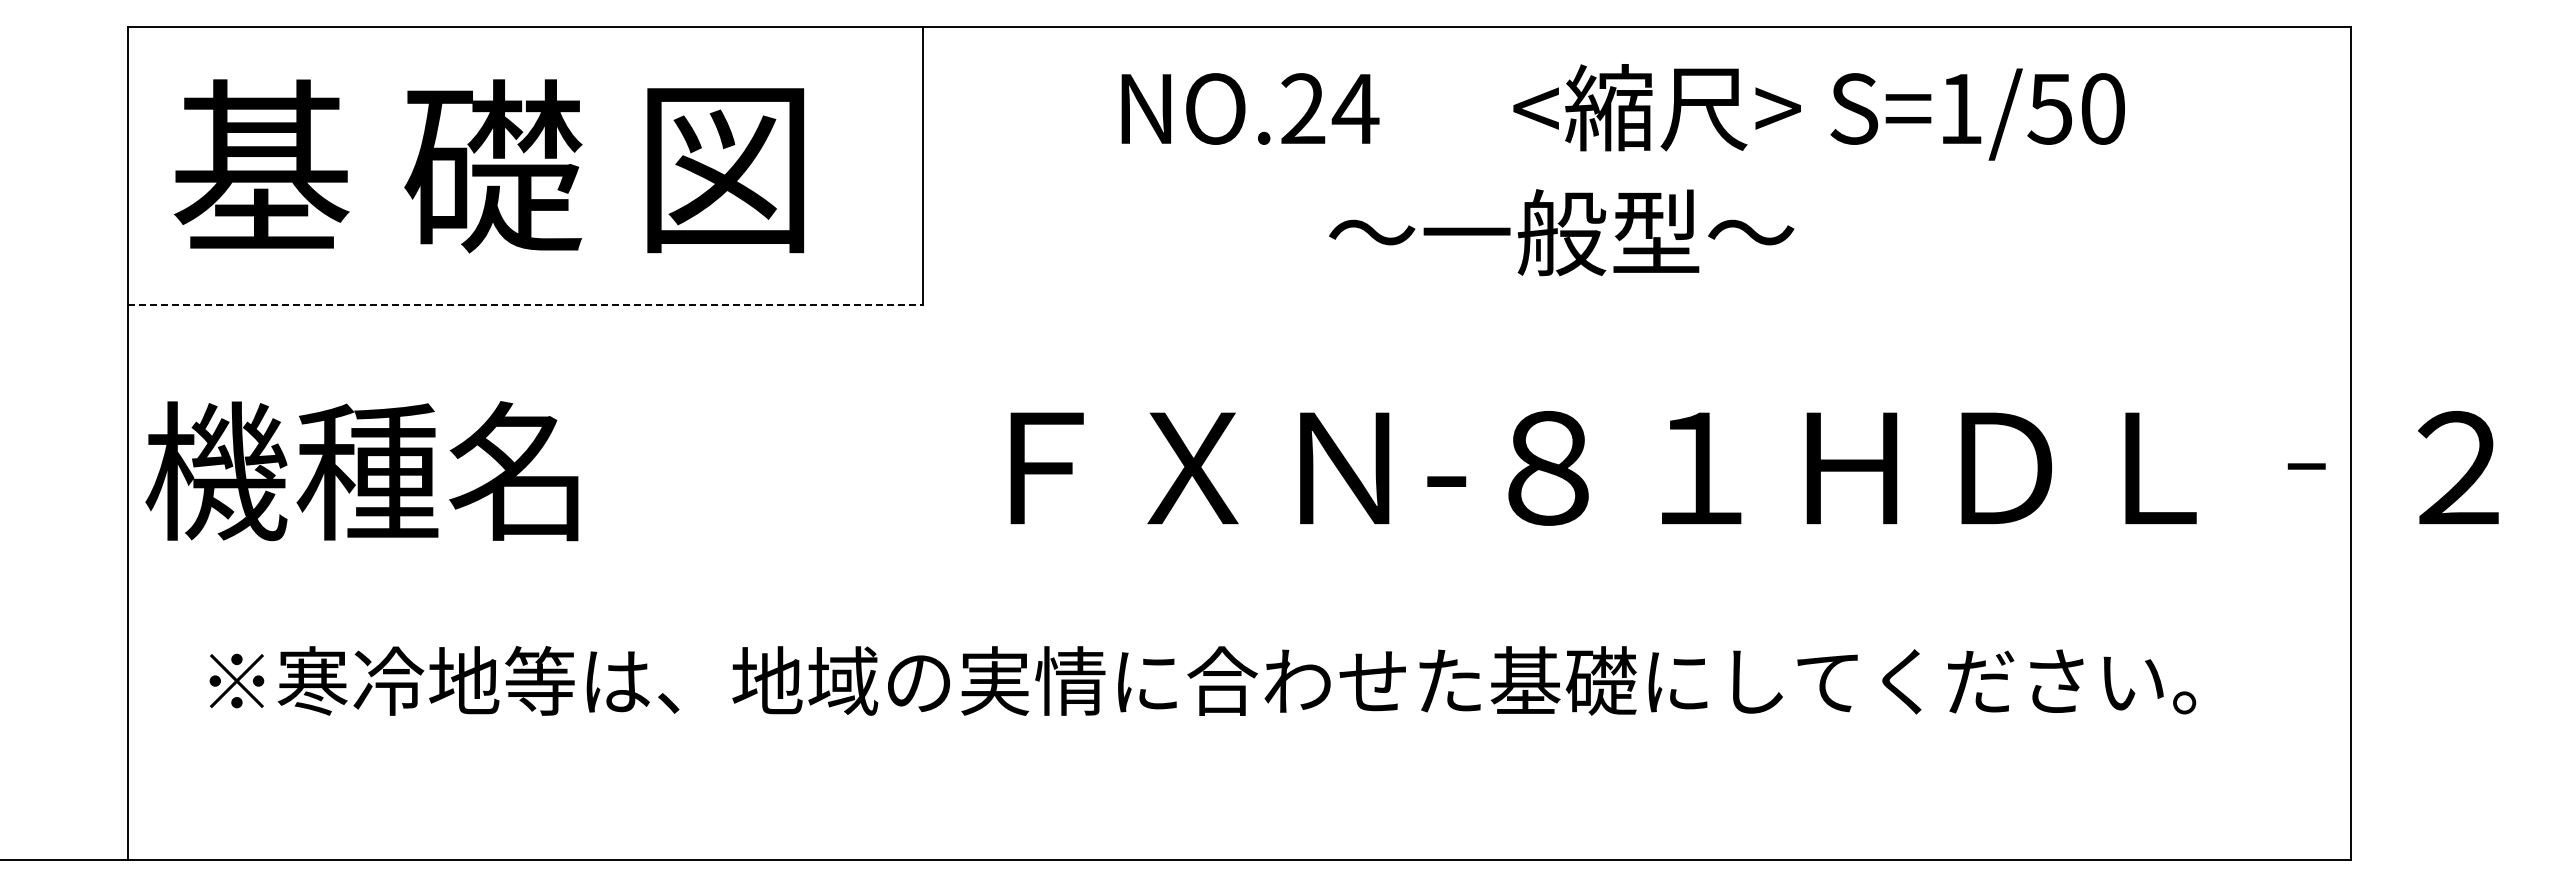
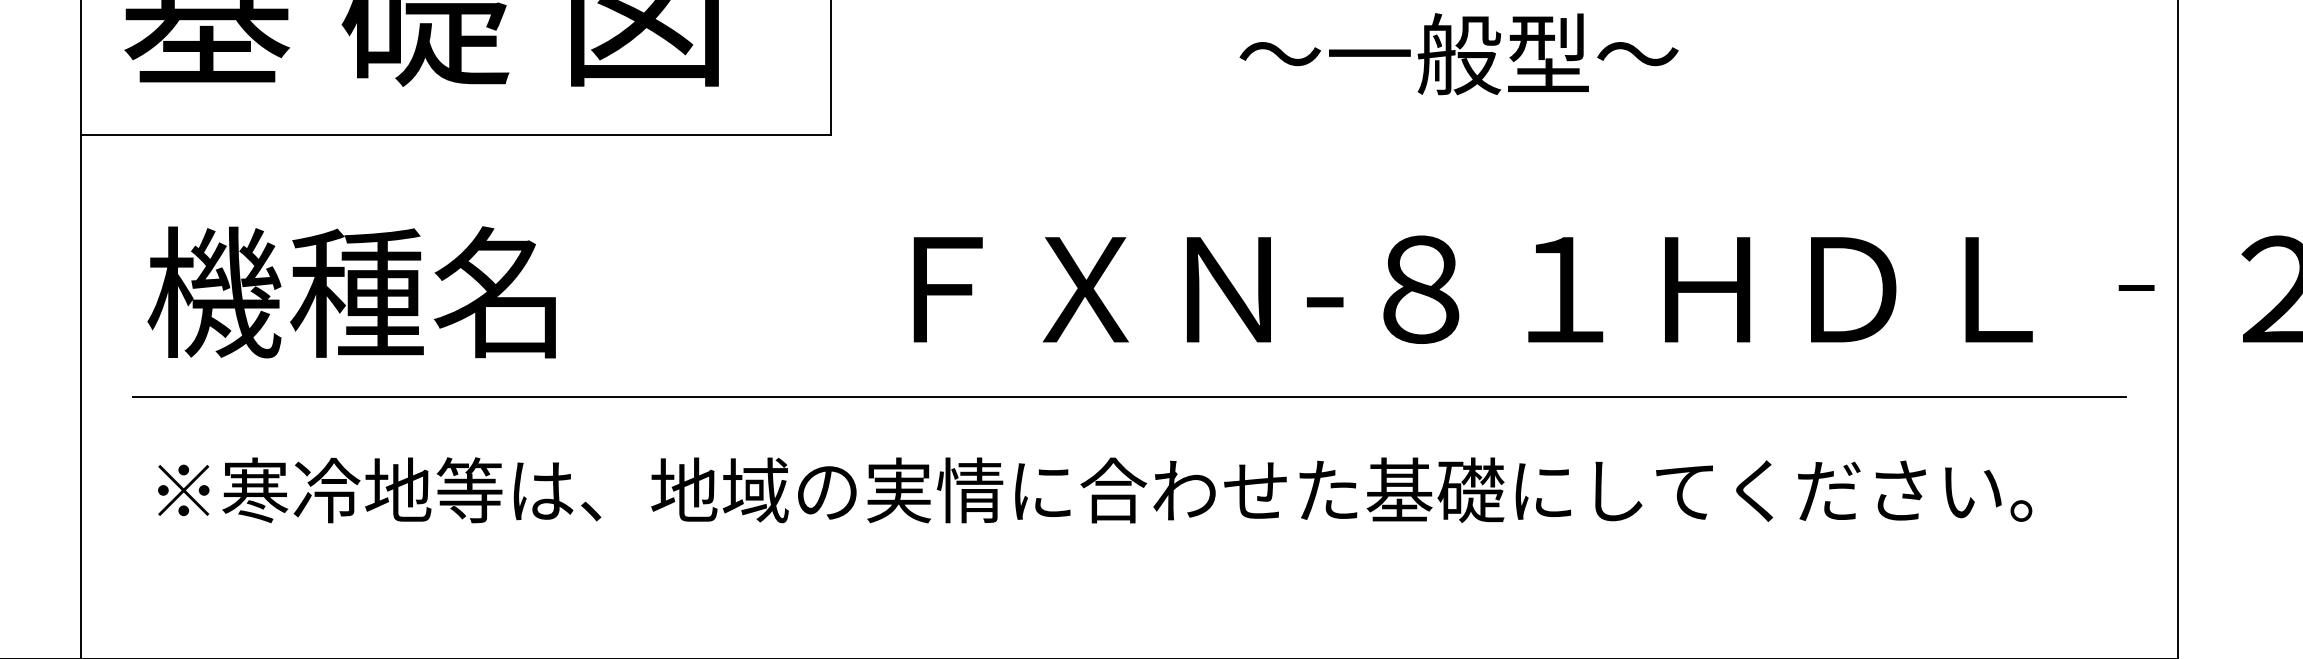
text: (1561, 232) -> (1458, 53), moved
line: (525, 304) -> (456, 135), dashed -> solid
text: (361, 471) -> (351, 292), moved
line: (1239, 582) -> (1129, 397), added

